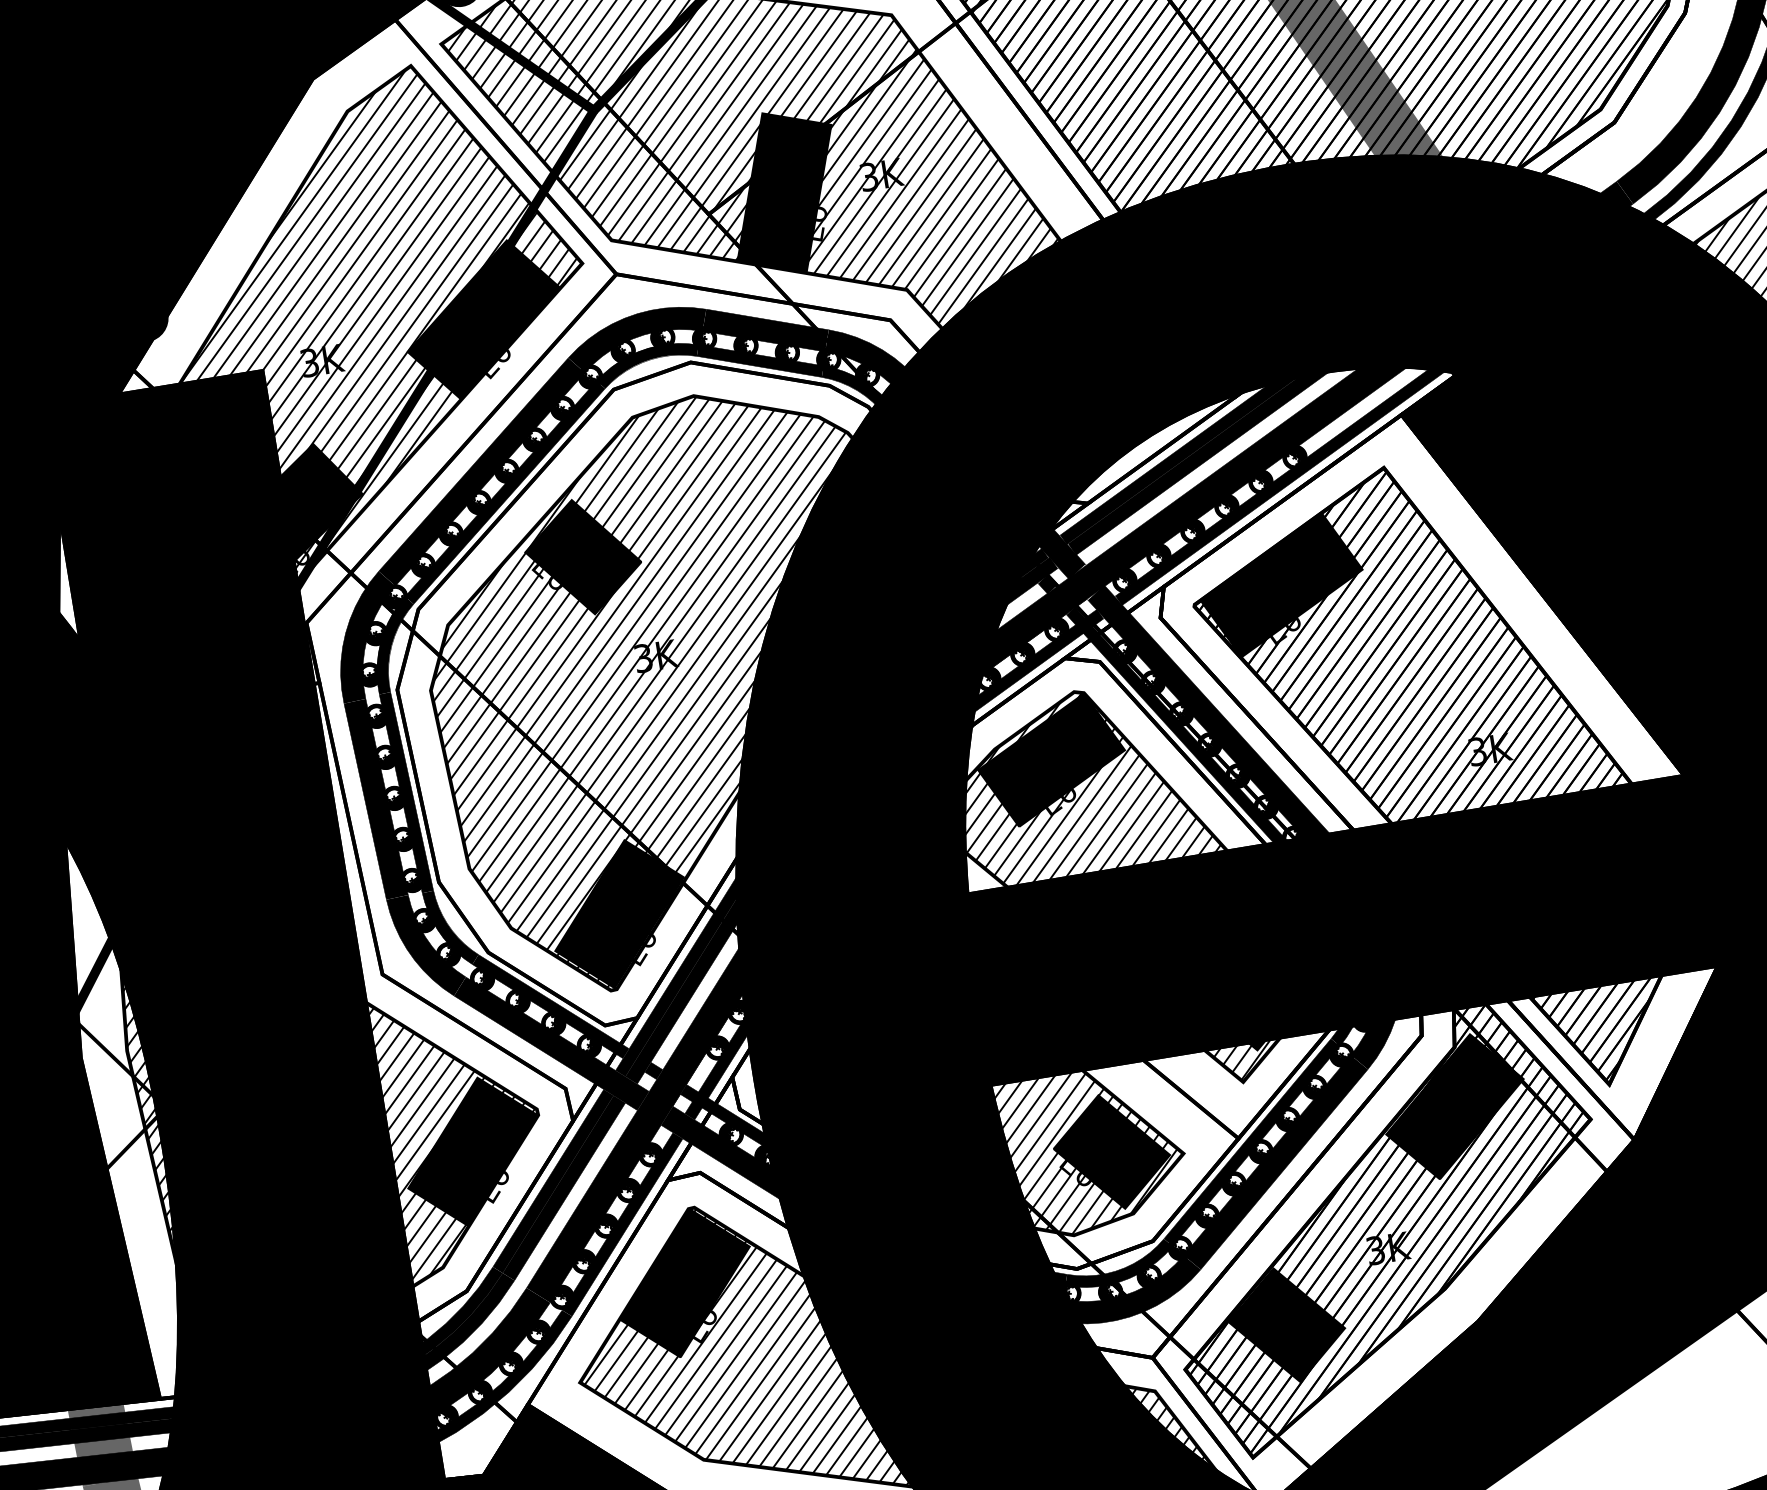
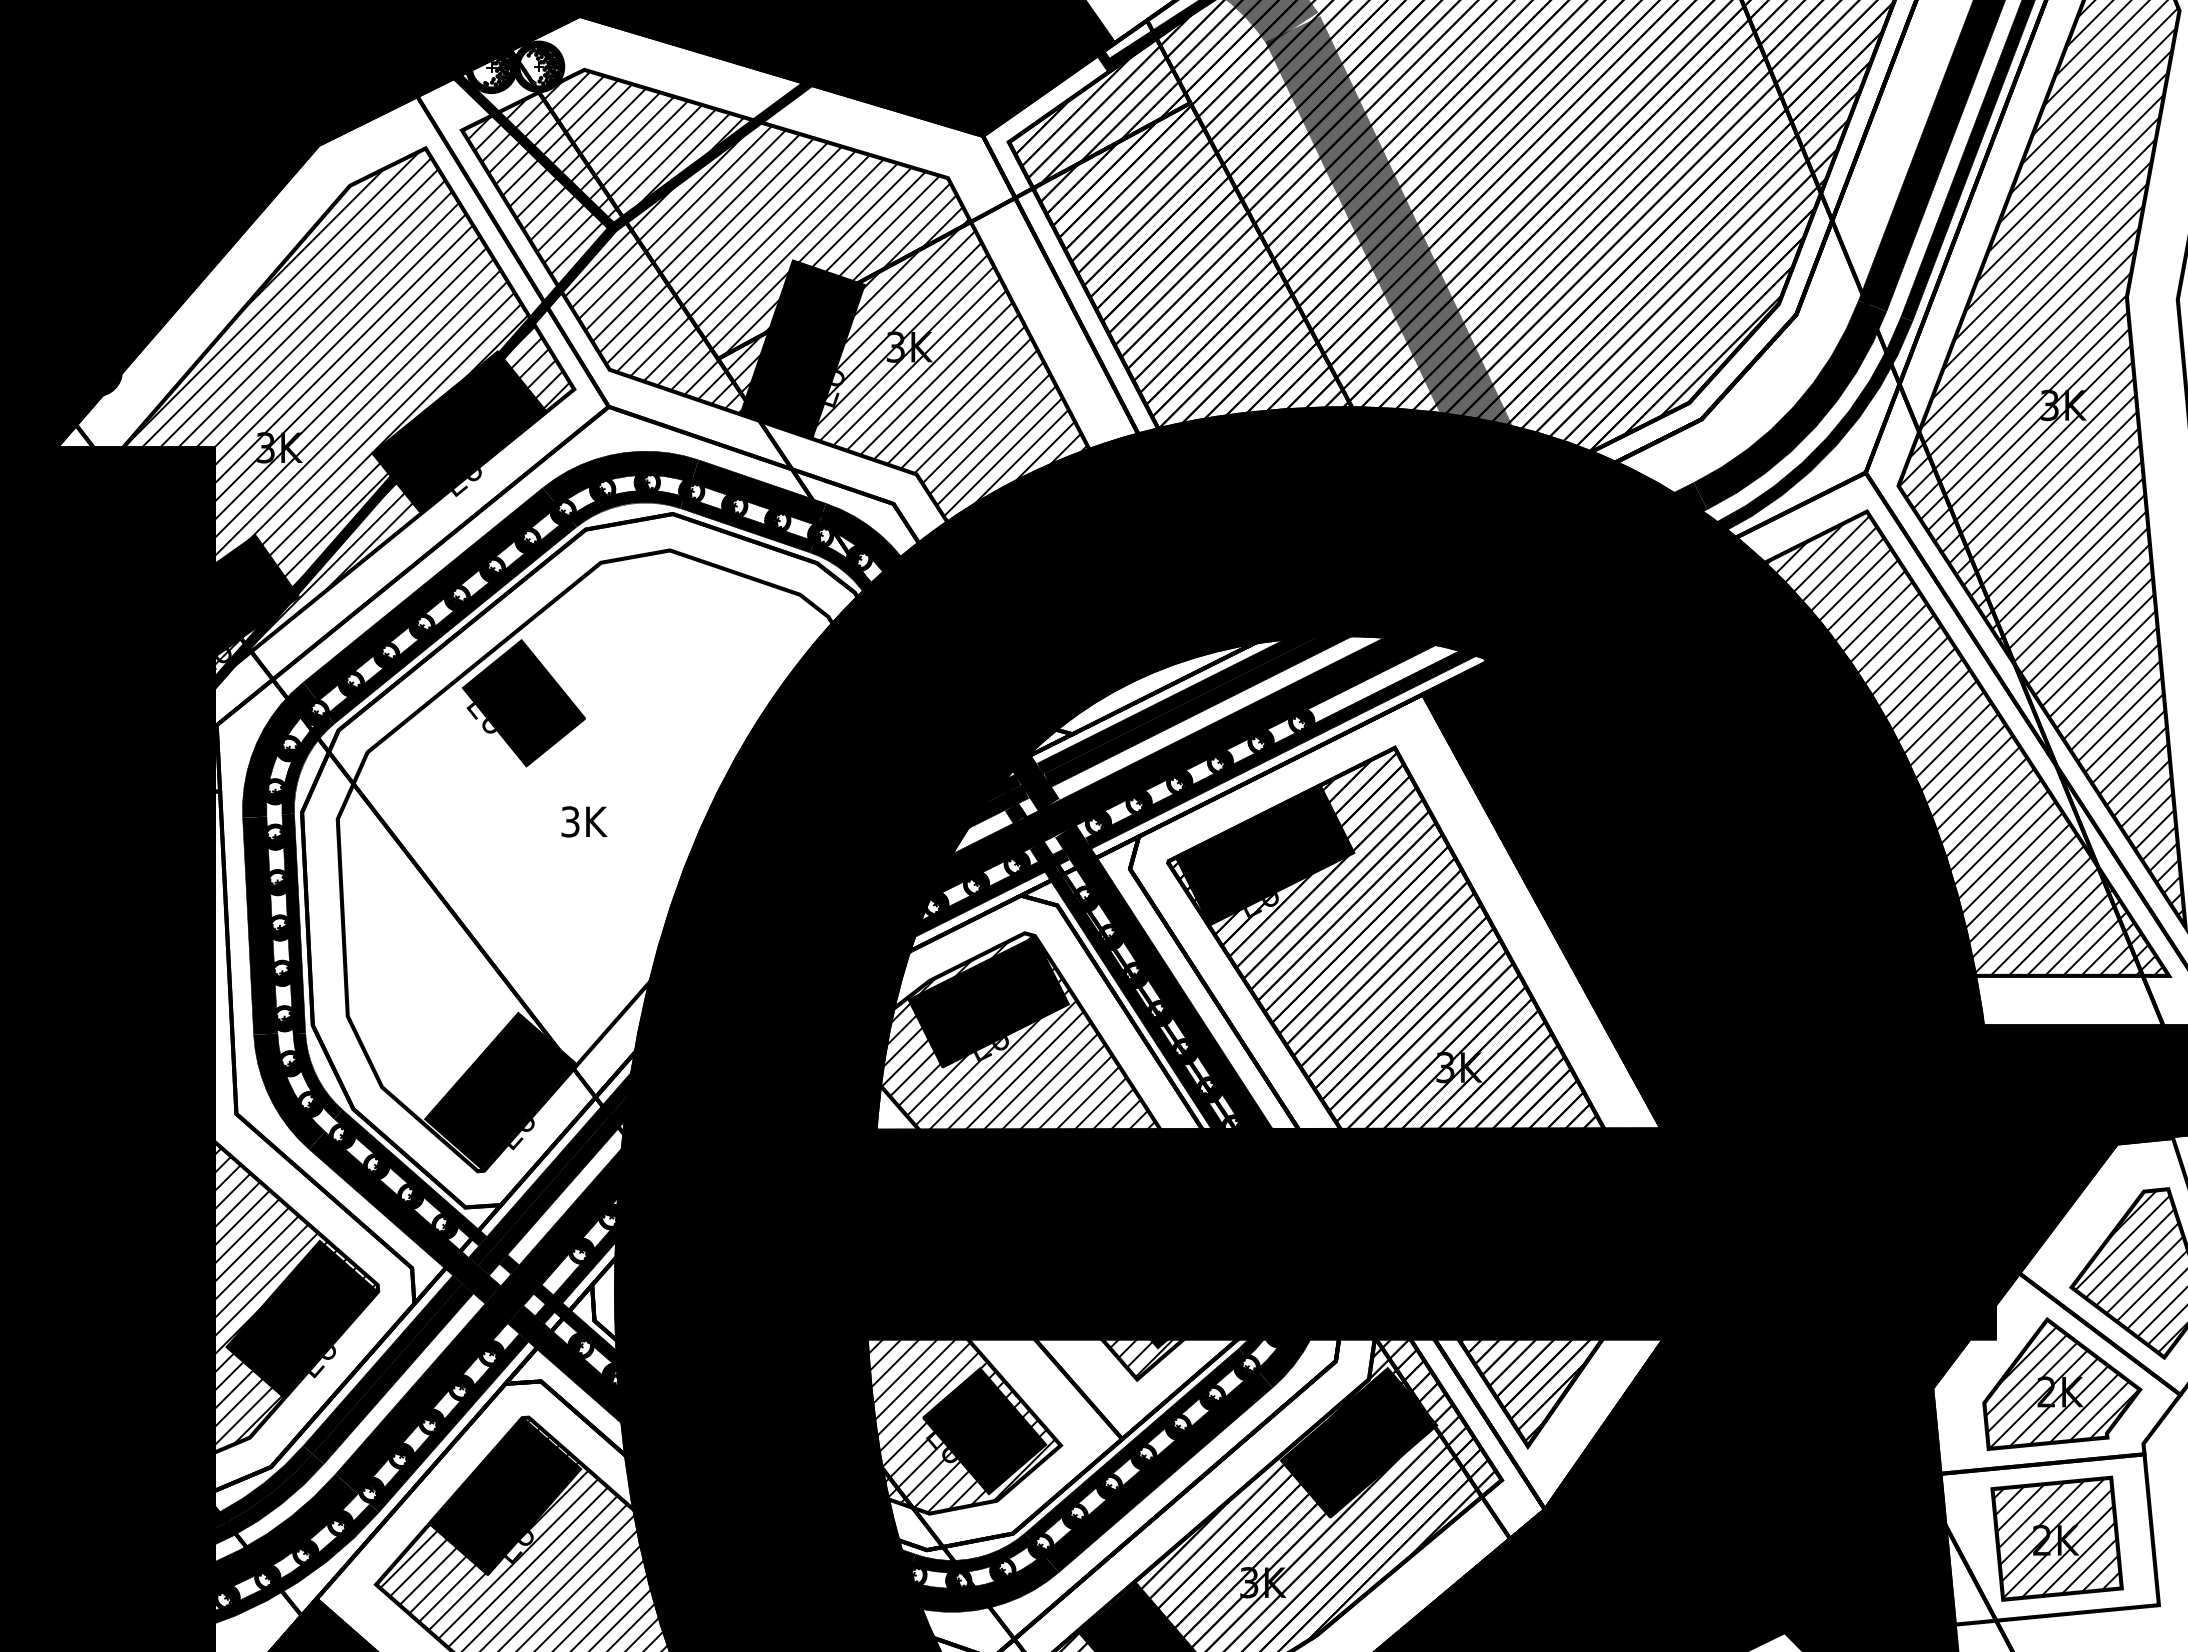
hatch: (701, 683) -> (628, 859), removed

